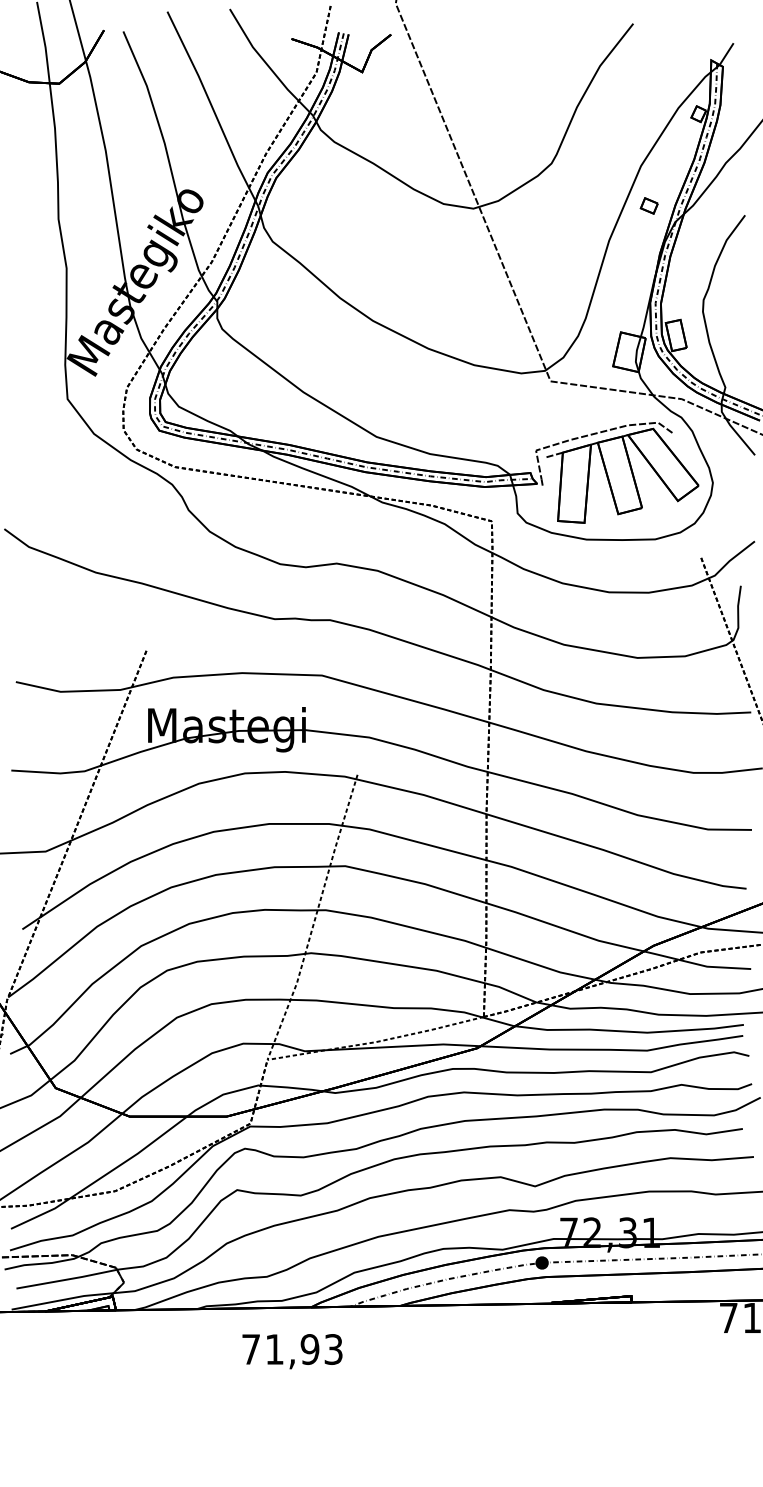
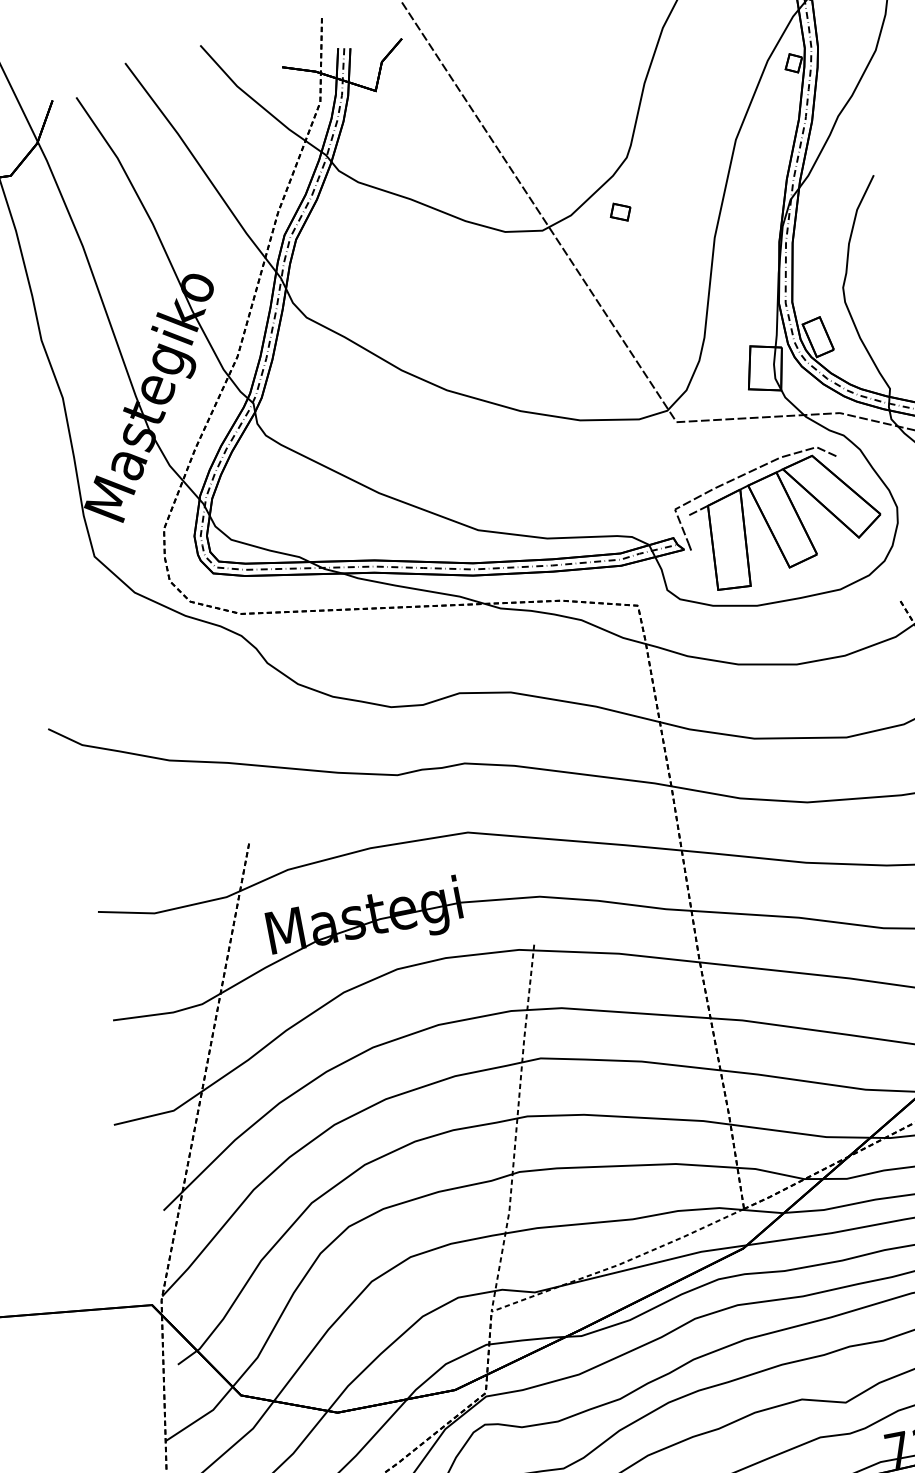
part: (648, 205) -> (619, 211), moved

